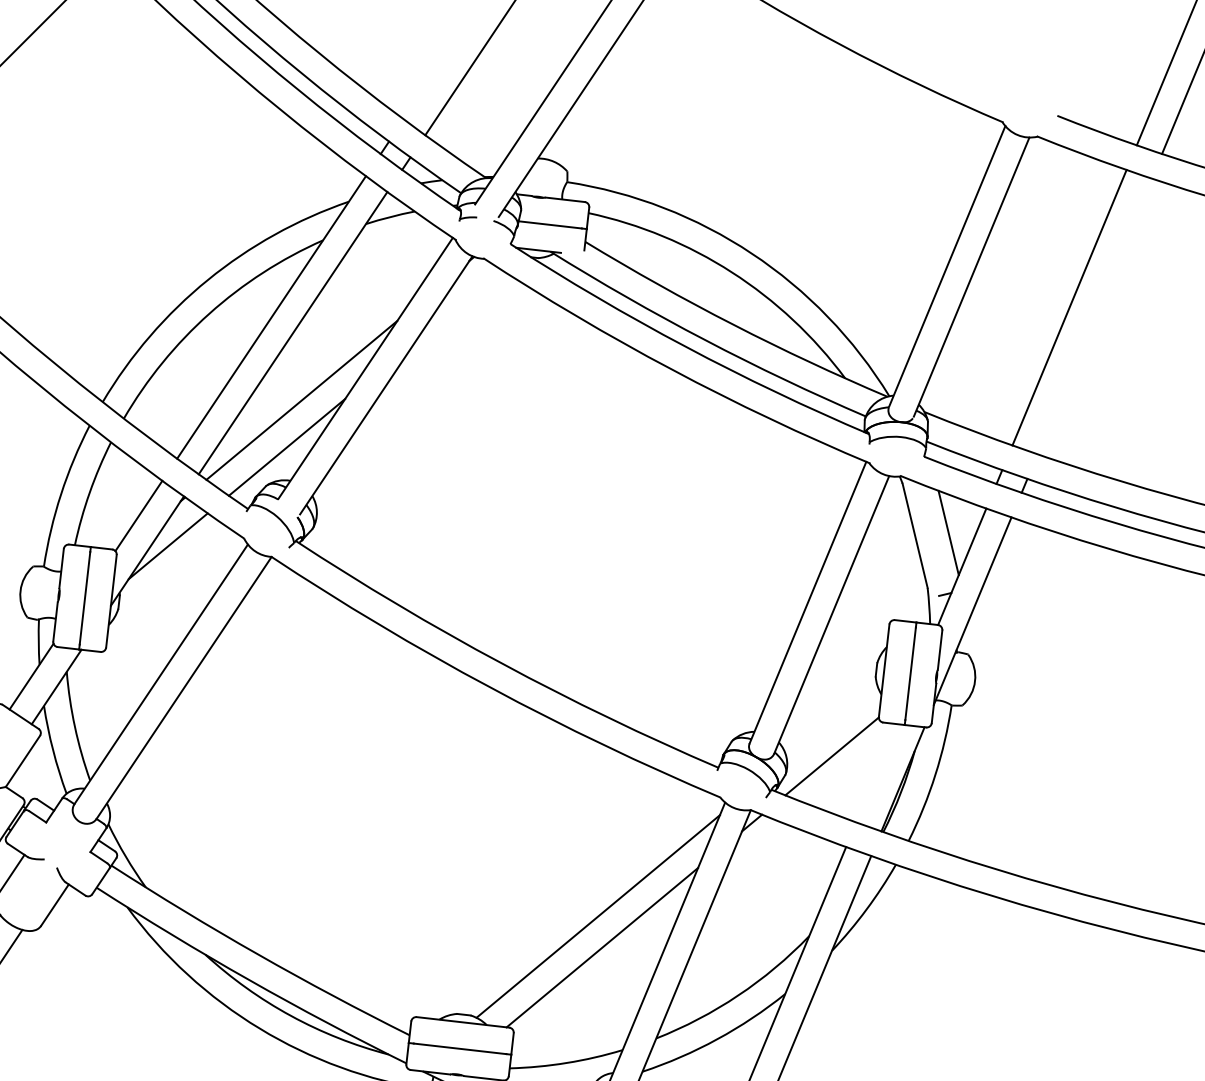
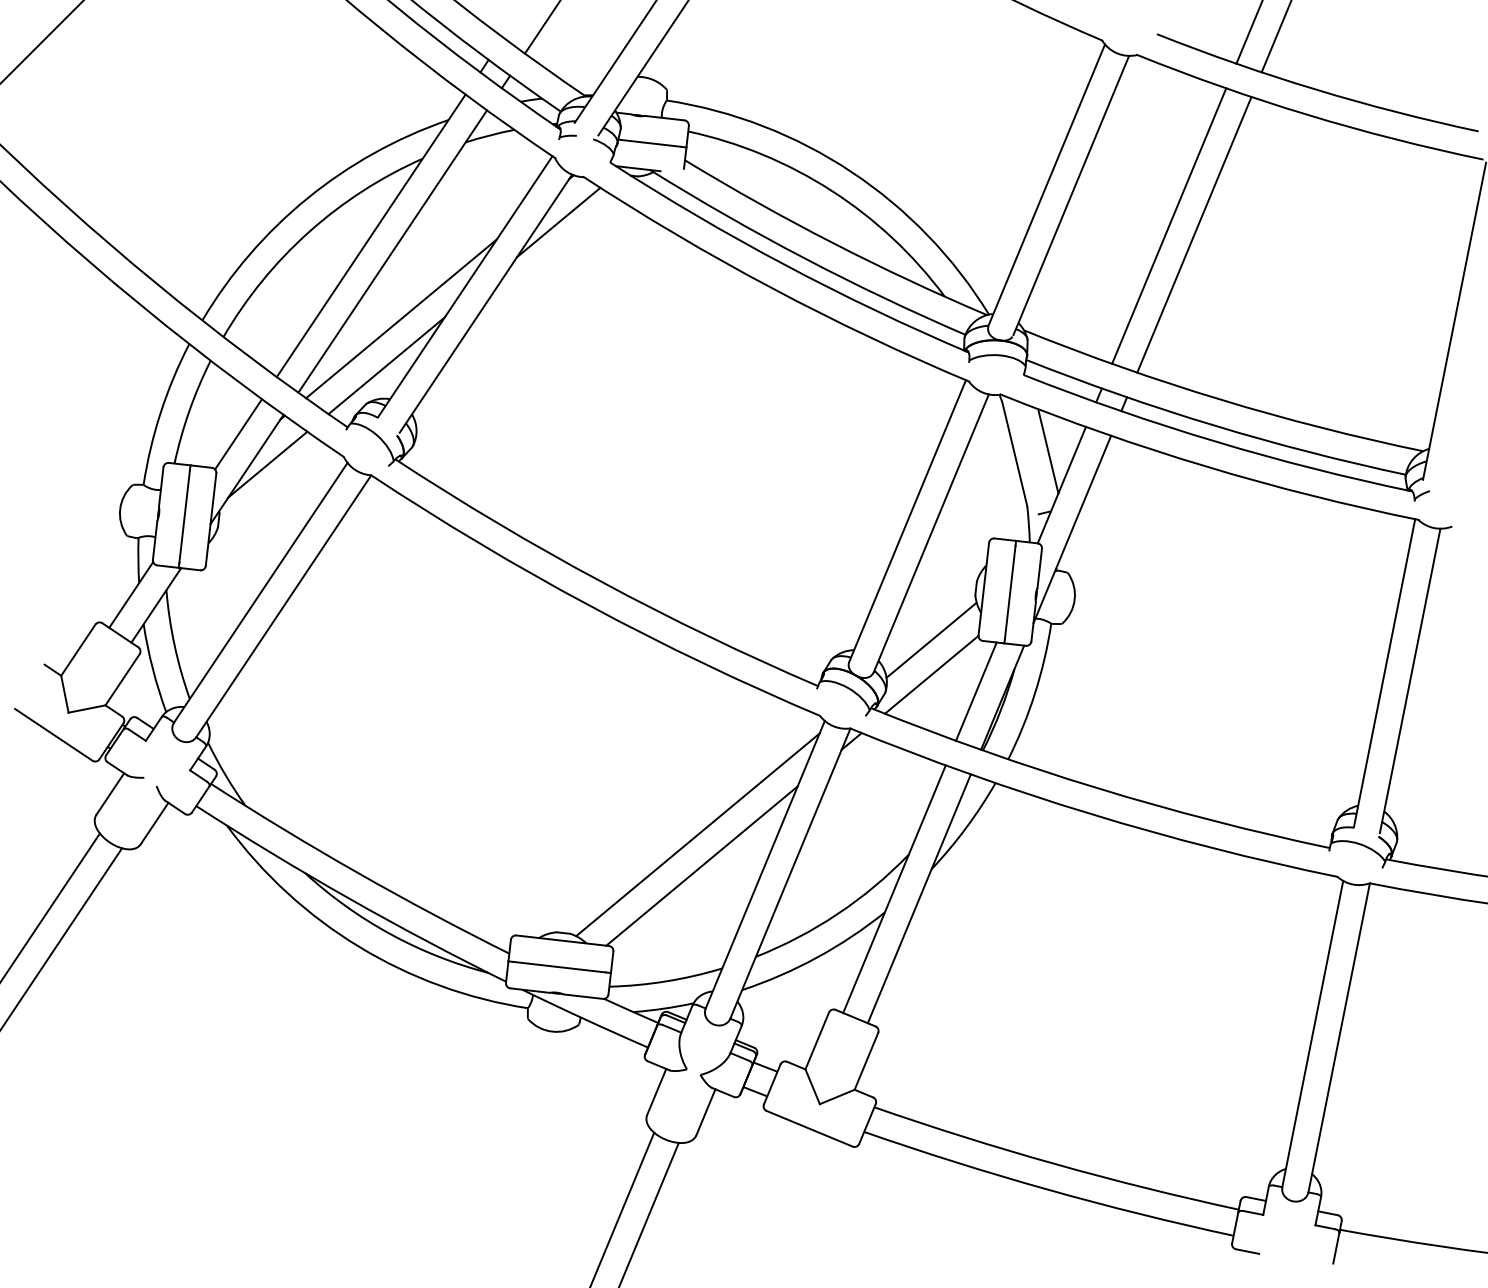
line: (458, 304) -> (558, 222), added
line: (1094, 316) -> (1194, 234), added
line: (831, 721) -> (931, 639), added
line: (876, 773) -> (976, 691), added

